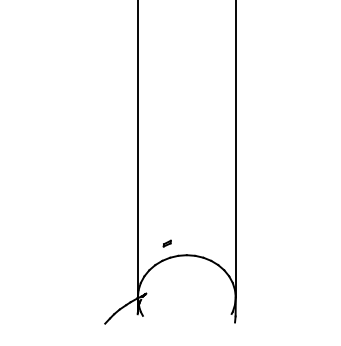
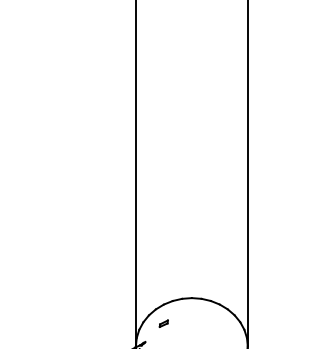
part: (166, 243) -> (162, 323), moved

